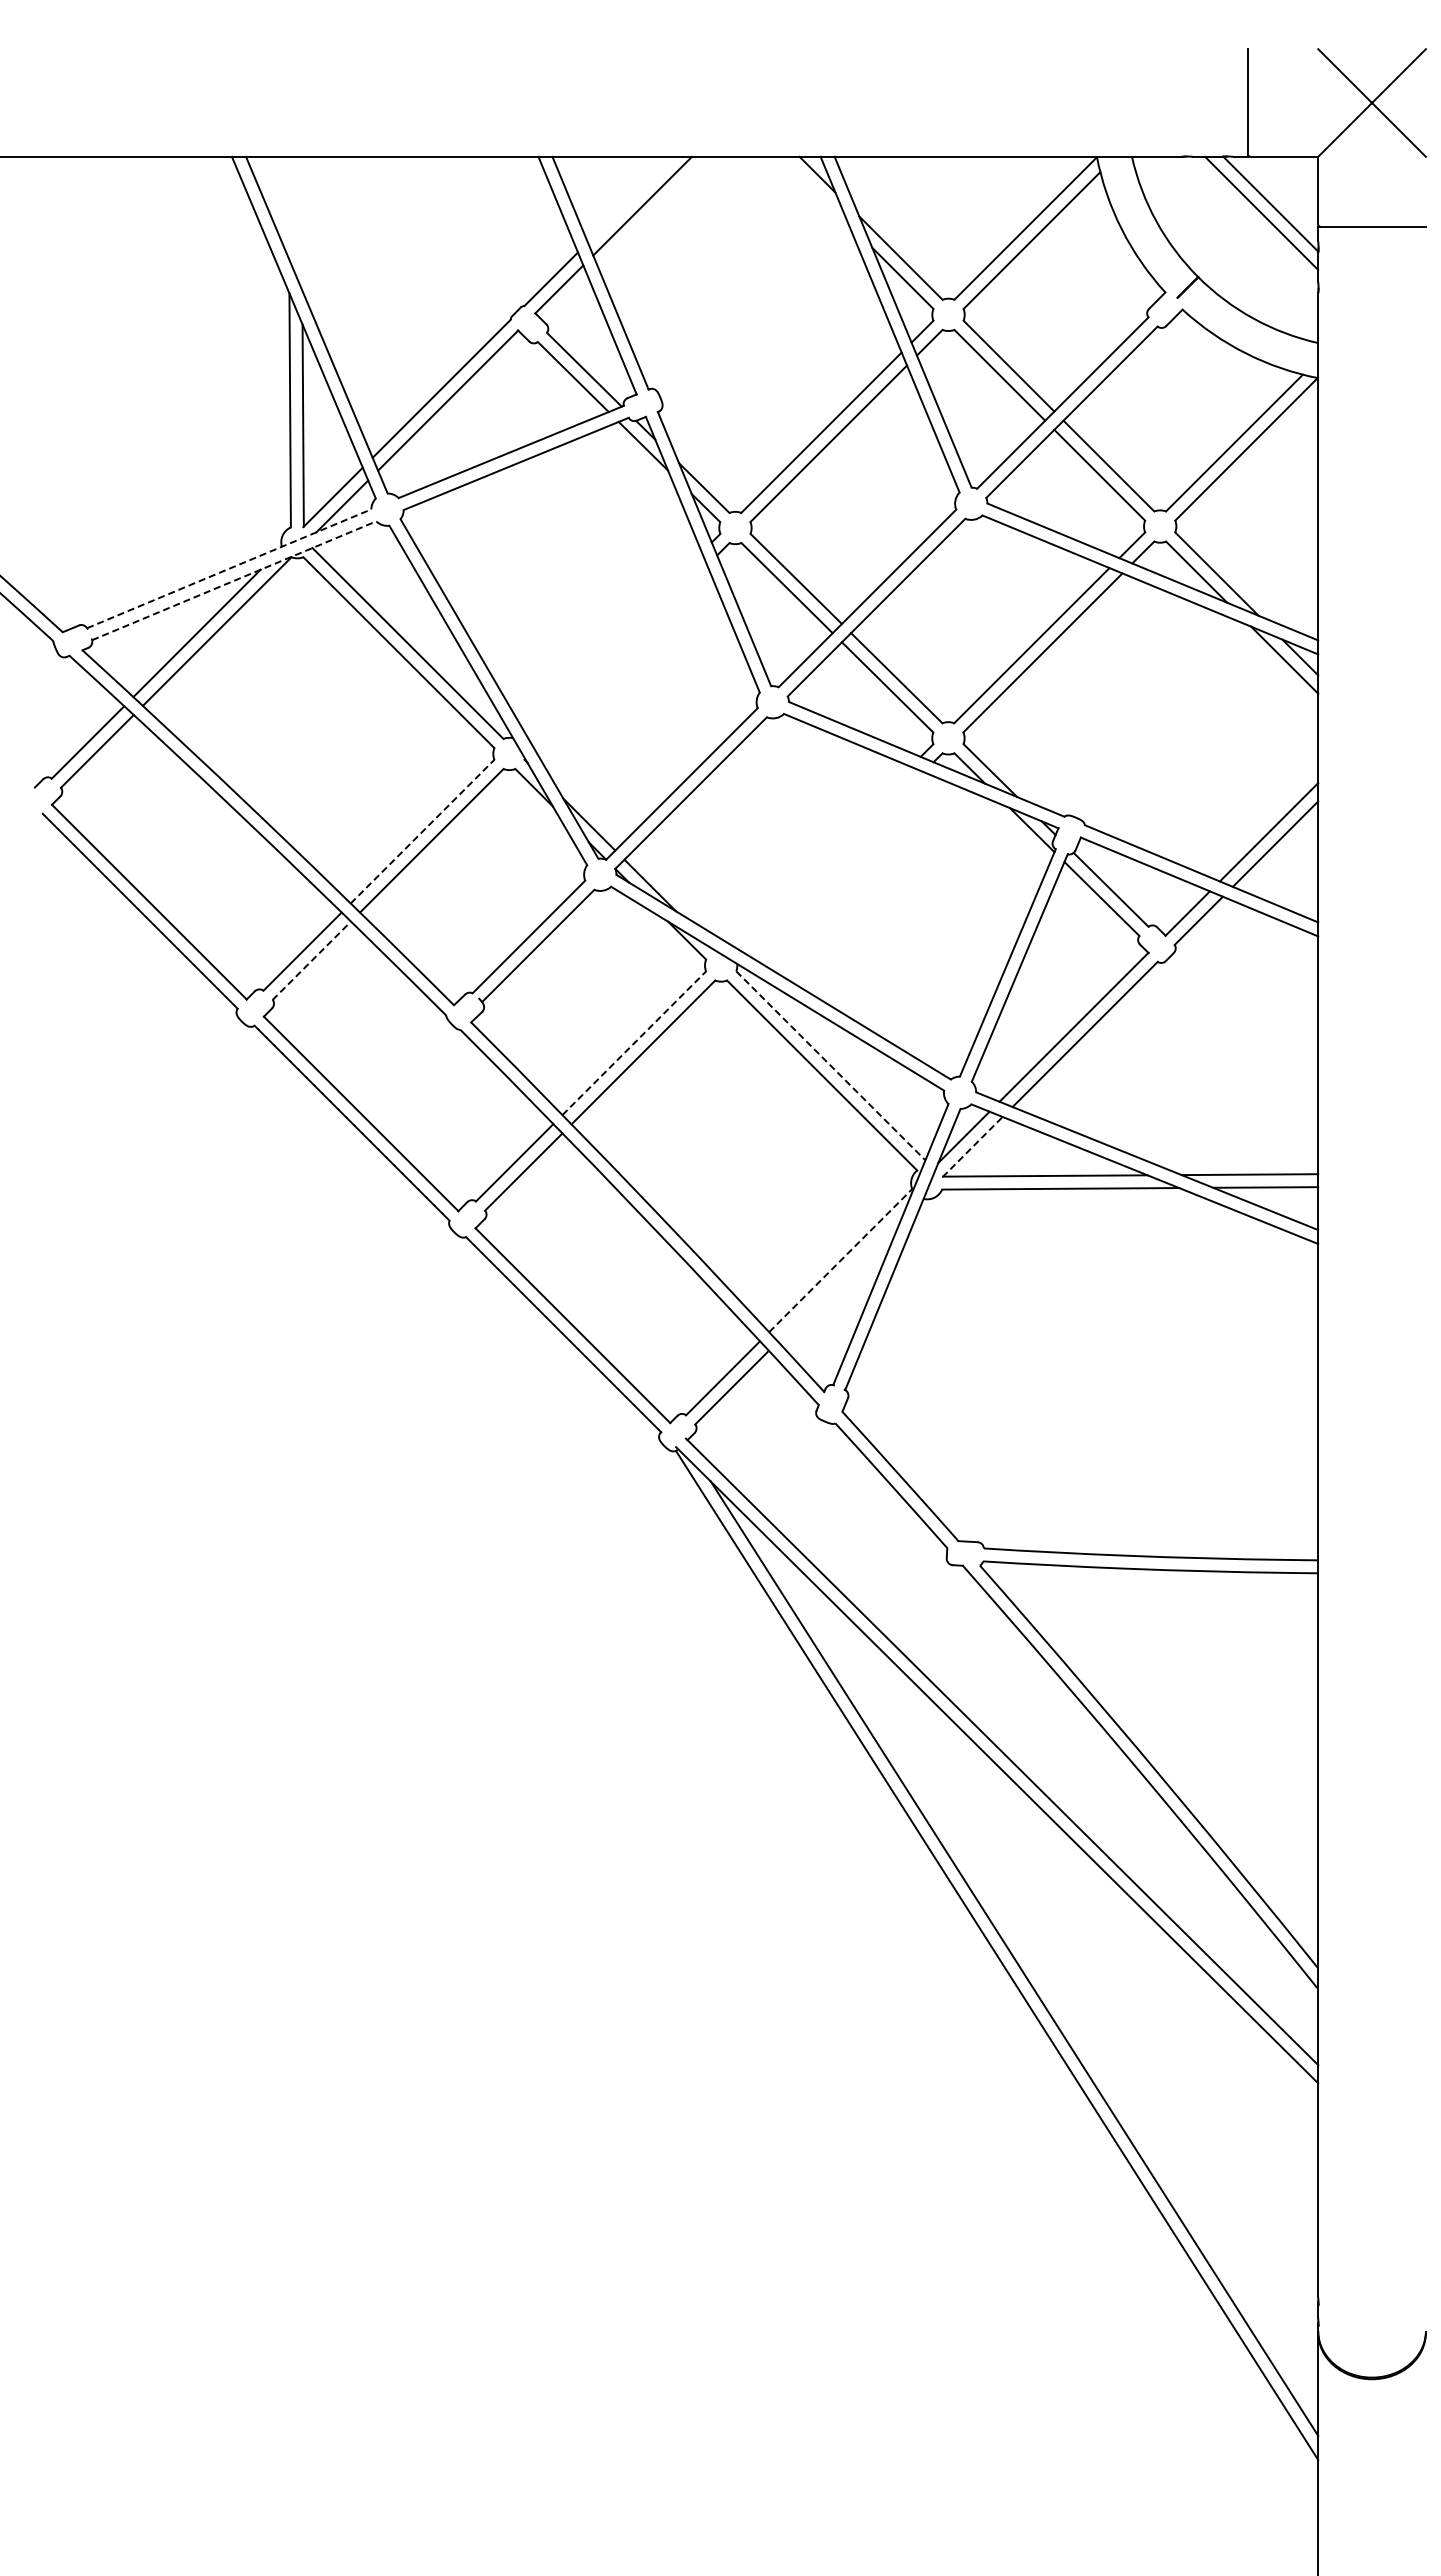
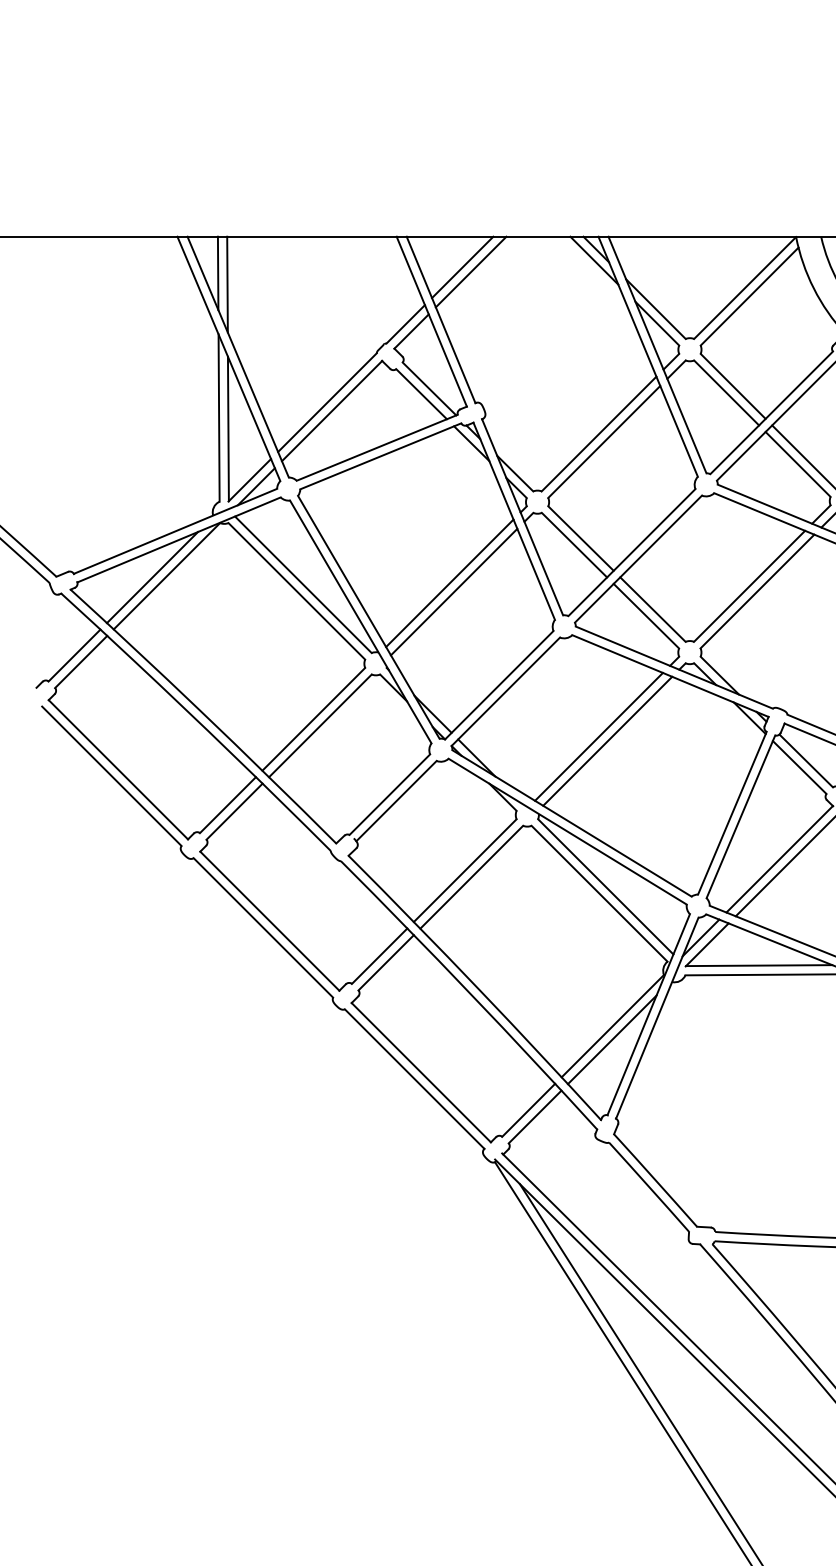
line: (814, 189) -> (594, 260), added
line: (630, 199) -> (462, 267), added
line: (288, 207) -> (217, 272), added
line: (301, 223) -> (227, 284), added
line: (229, 568) -> (175, 531), dashed -> solid
line: (234, 580) -> (179, 539), dashed -> solid
line: (612, 641) -> (449, 583), added
line: (618, 653) -> (453, 591), added
line: (422, 831) -> (313, 719), dashed -> solid
line: (820, 855) -> (598, 736), added
line: (833, 862) -> (607, 741), added
line: (312, 960) -> (235, 811), dashed -> solid
line: (634, 1043) -> (465, 870), dashed -> solid
line: (830, 1065) -> (605, 886), dashed -> solid
line: (972, 1147) -> (707, 945), dashed -> solid
line: (841, 1260) -> (613, 1026), dashed -> solid
line: (839, 1279) -> (611, 1039), added

